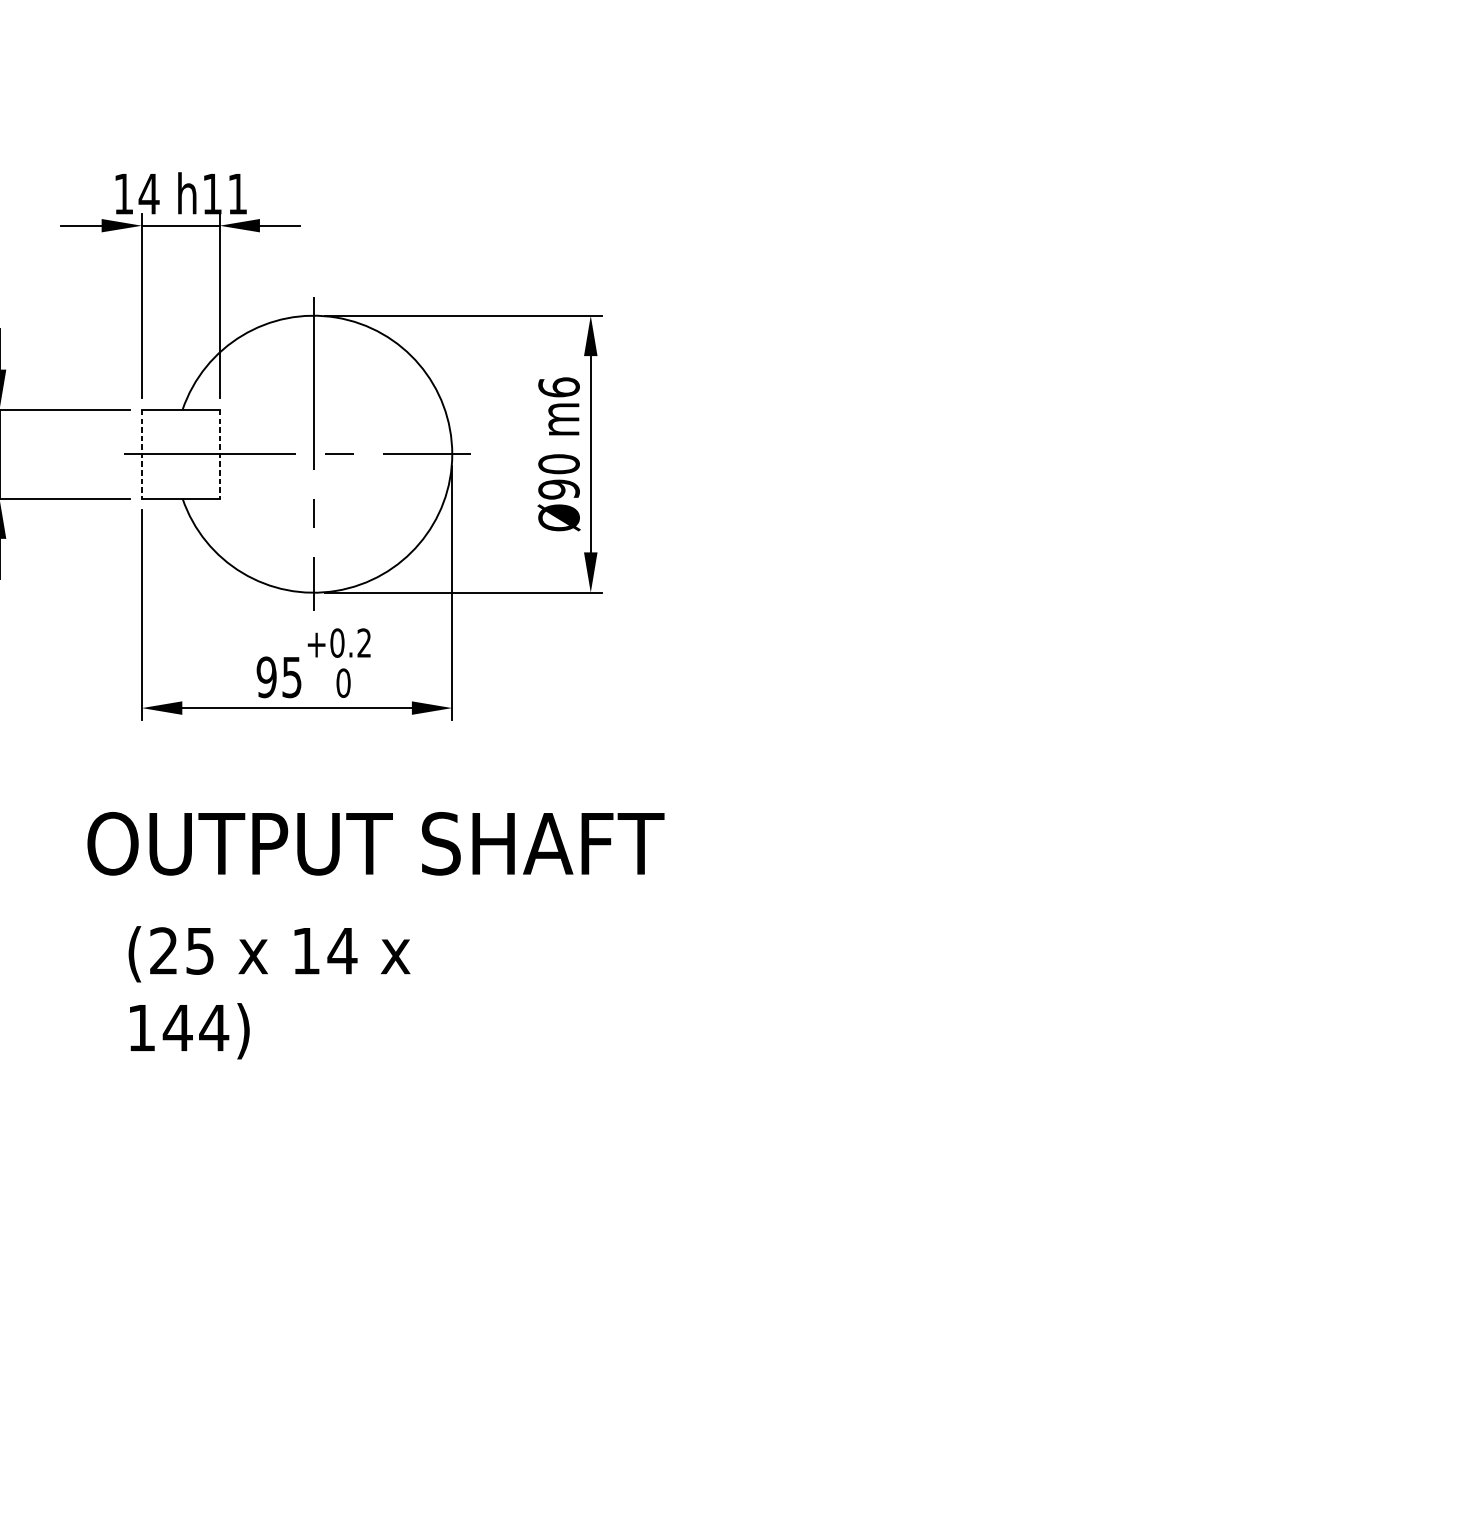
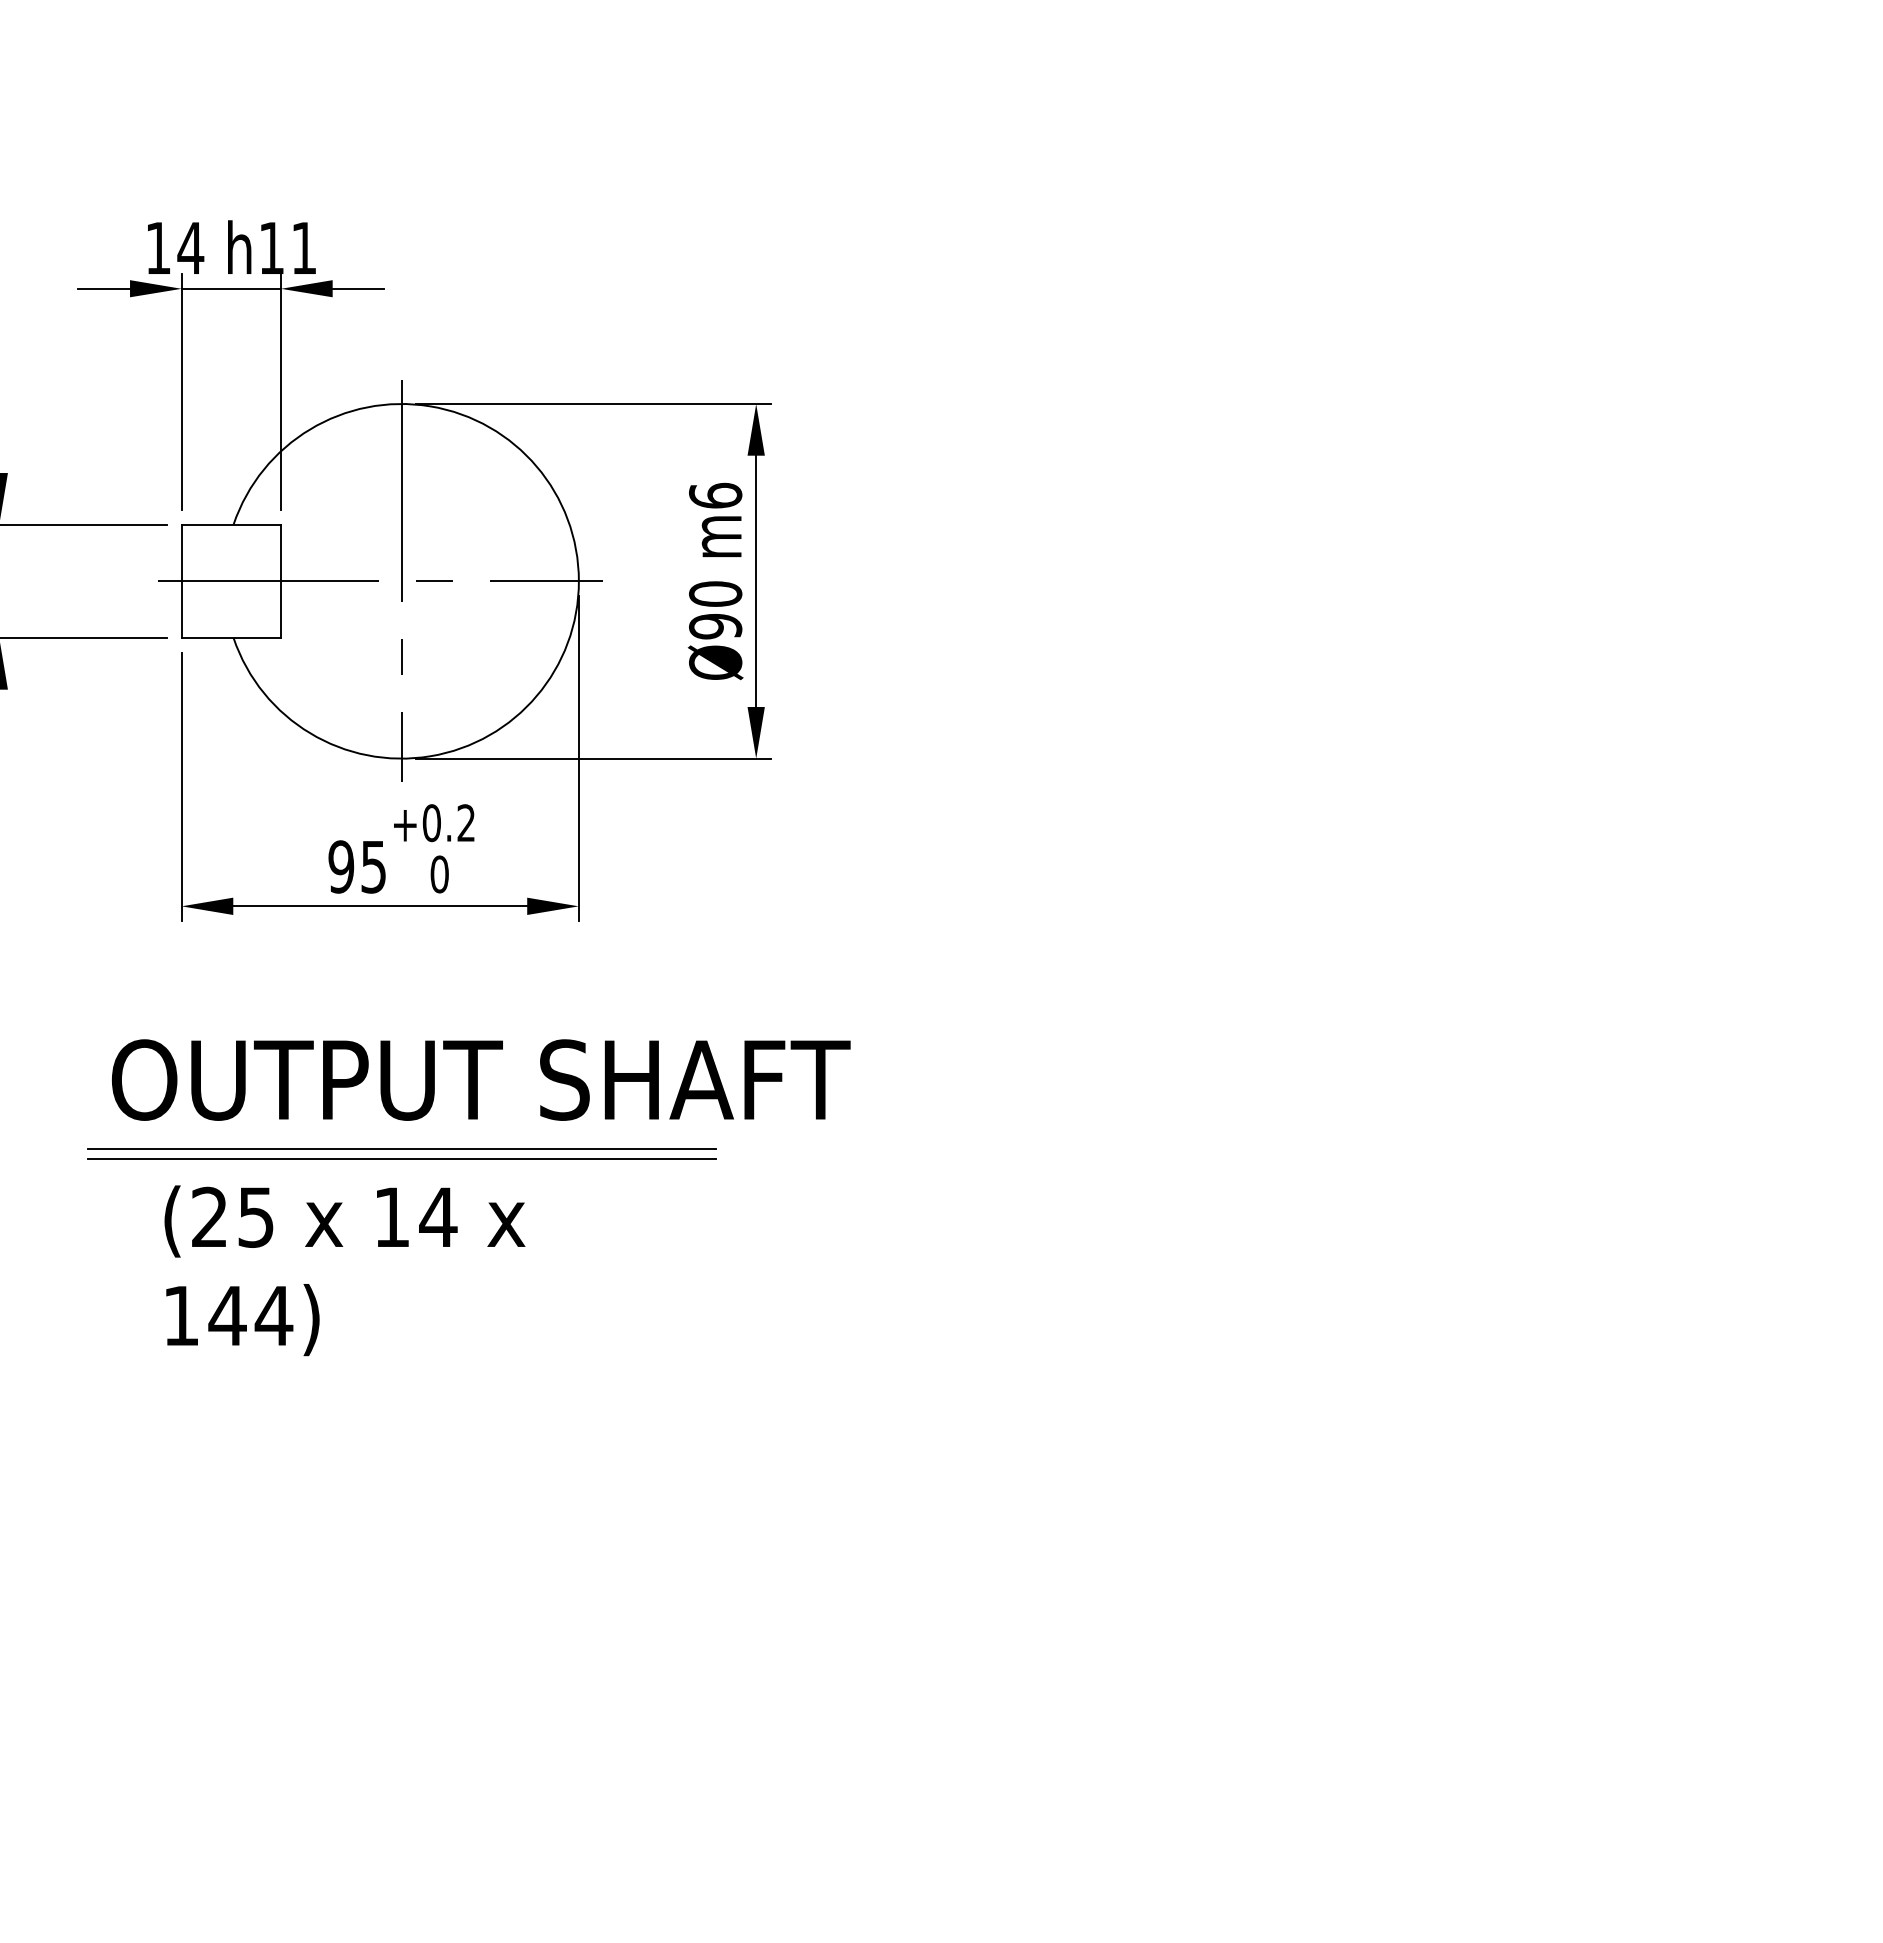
line: (141, 454) -> (181, 581), dashed -> solid
line: (219, 454) -> (281, 581), dashed -> solid
line: (314, 897) -> (402, 1148), added
line: (314, 905) -> (402, 1159), added

